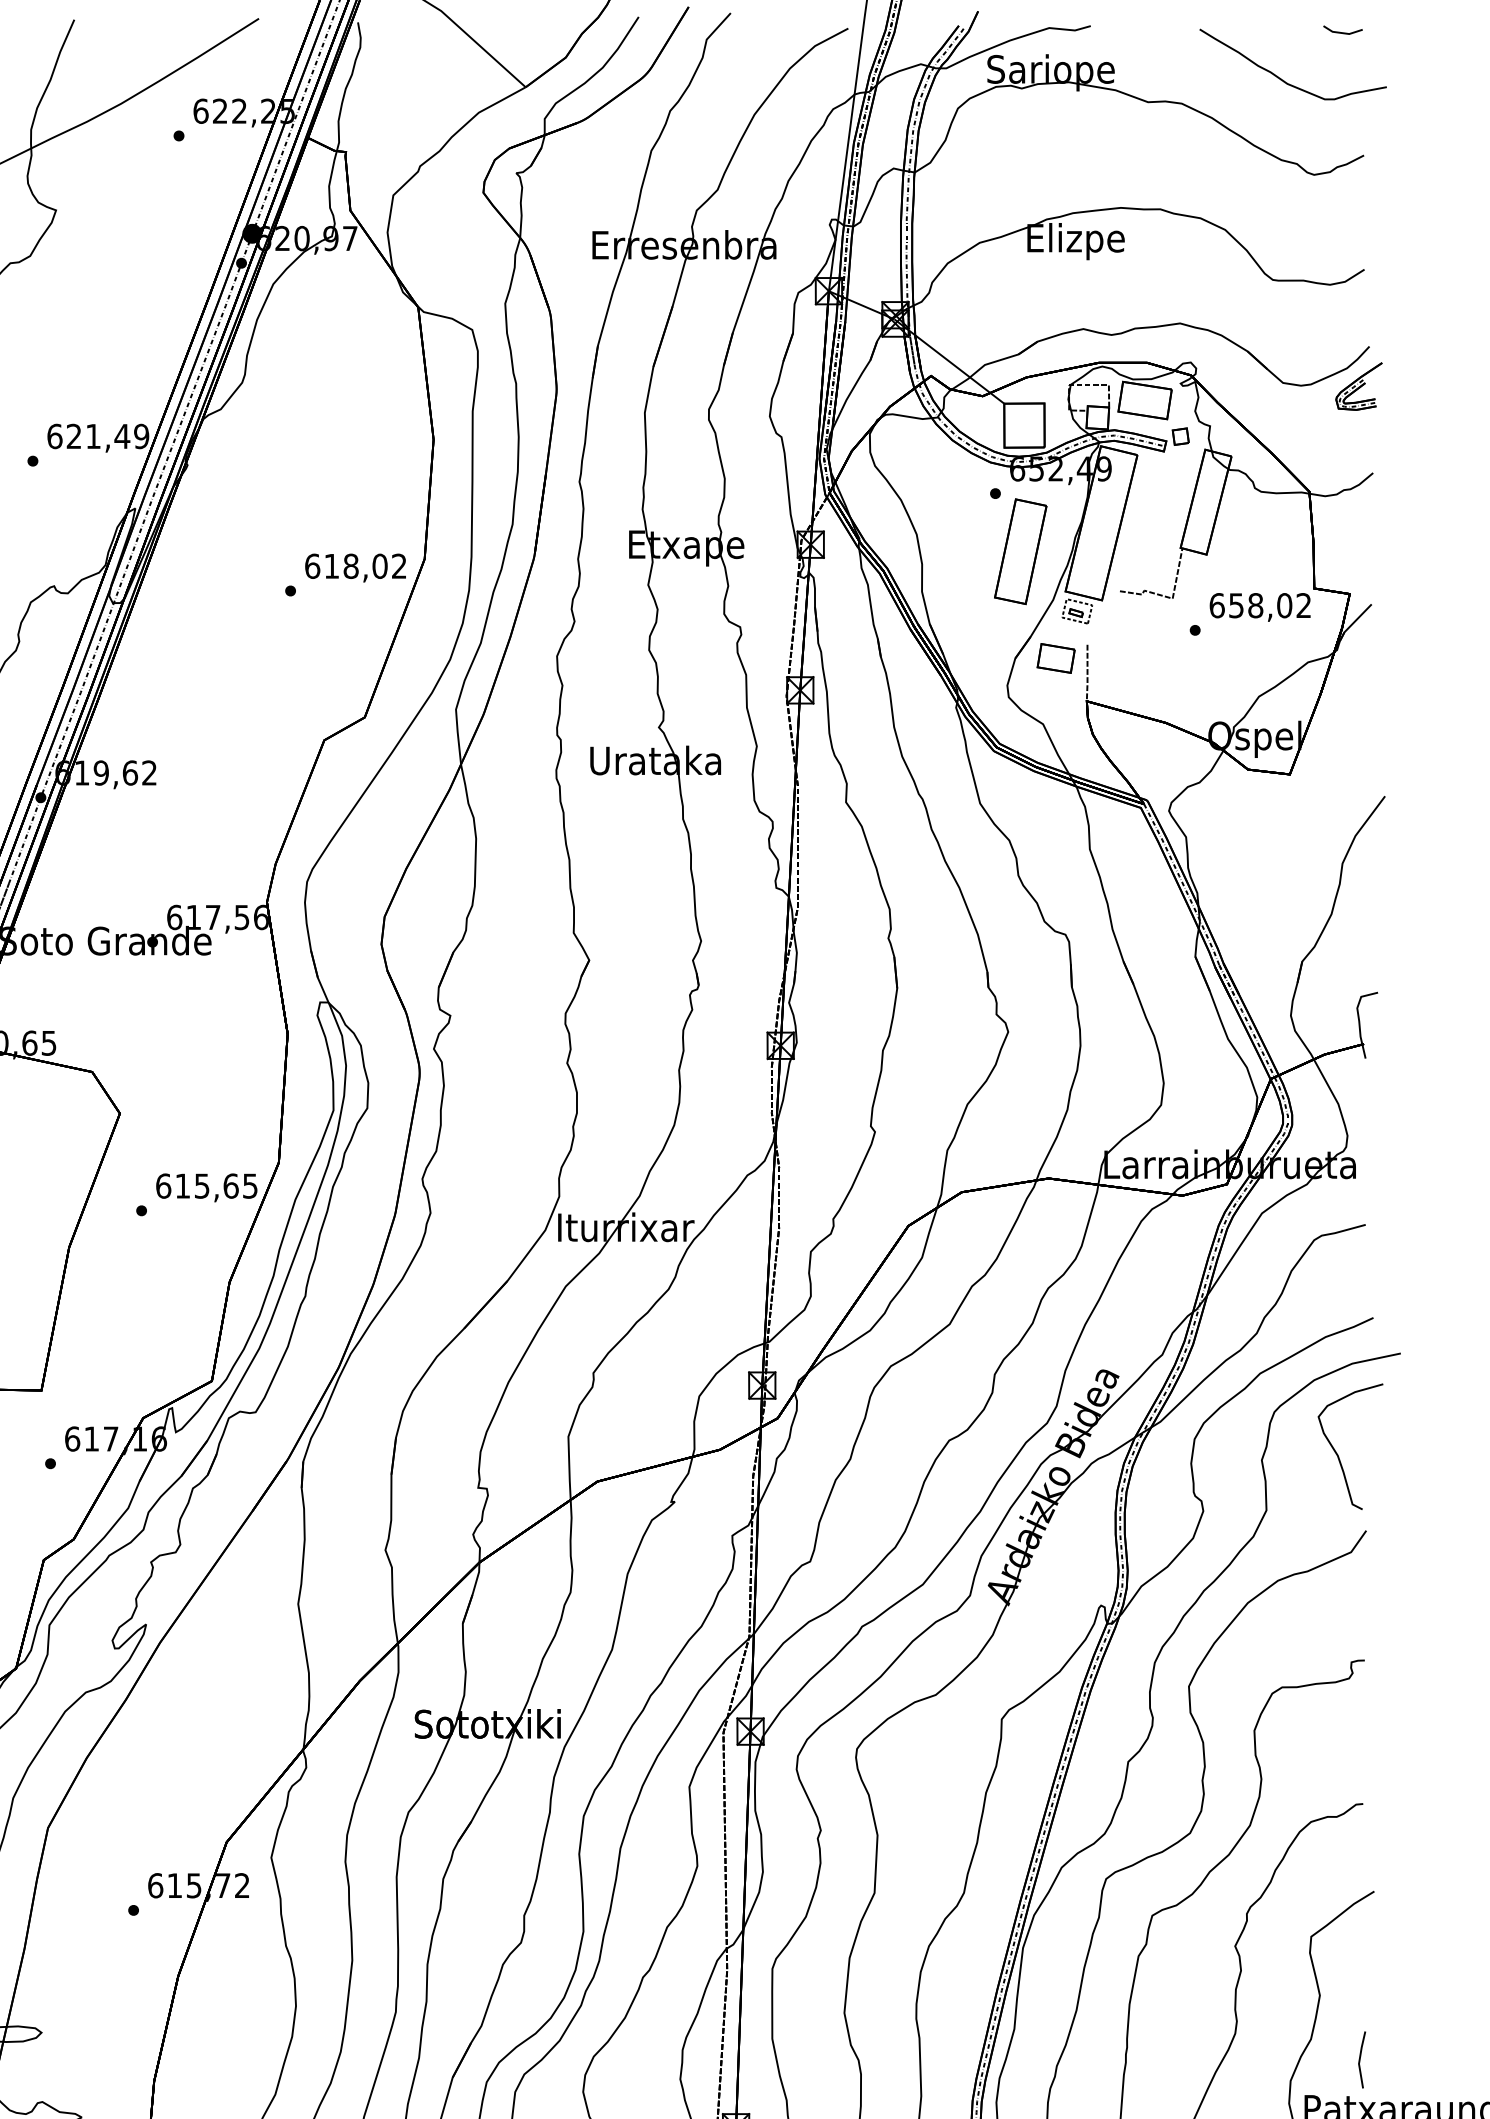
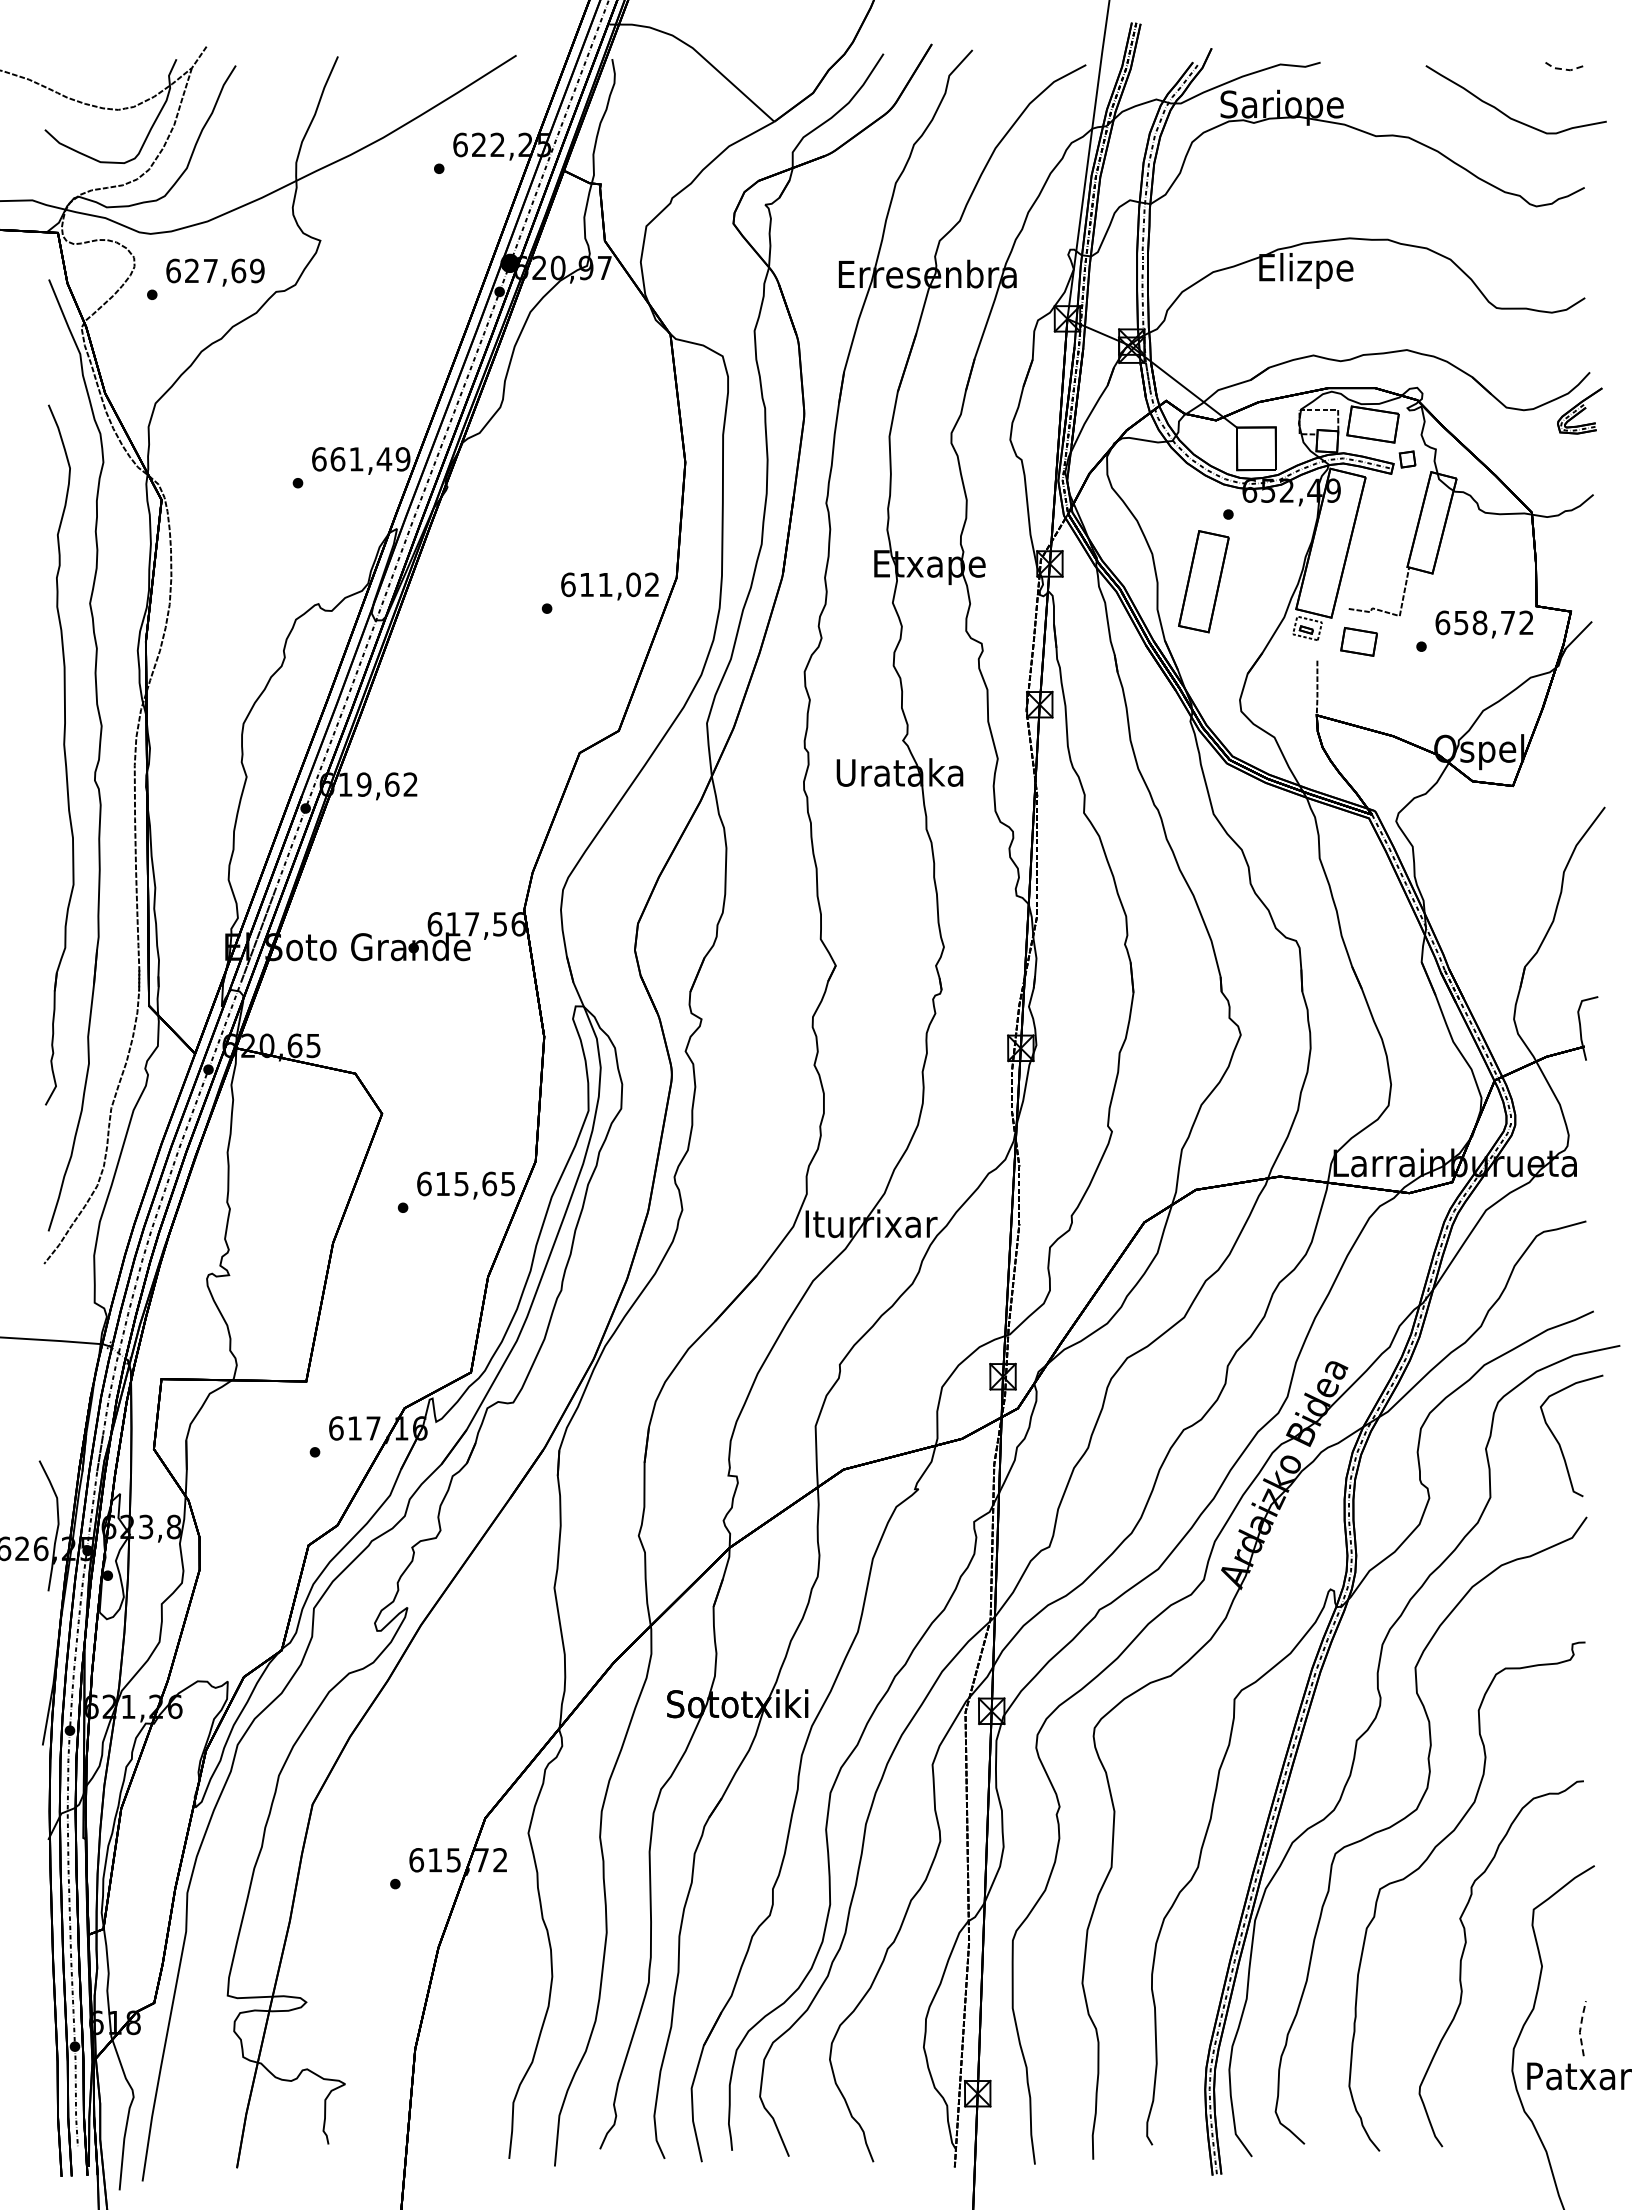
line: (1342, 33) -> (1563, 69), solid -> dashed
text: (73, 436) -> (337, 459), 621,49 -> 661,49
part: (1020, 551) -> (1203, 581), moved
text: (351, 565) -> (605, 584), 618,02 -> 611,02
text: (1284, 605) -> (1507, 622), 658,02 -> 658,72
part: (1055, 658) -> (1358, 641), moved
line: (1359, 2059) -> (1580, 2028), solid -> dashed

